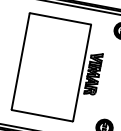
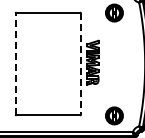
line: (20, 61) -> (15, 64), solid -> dashed
line: (81, 73) -> (80, 64), solid -> dashed

